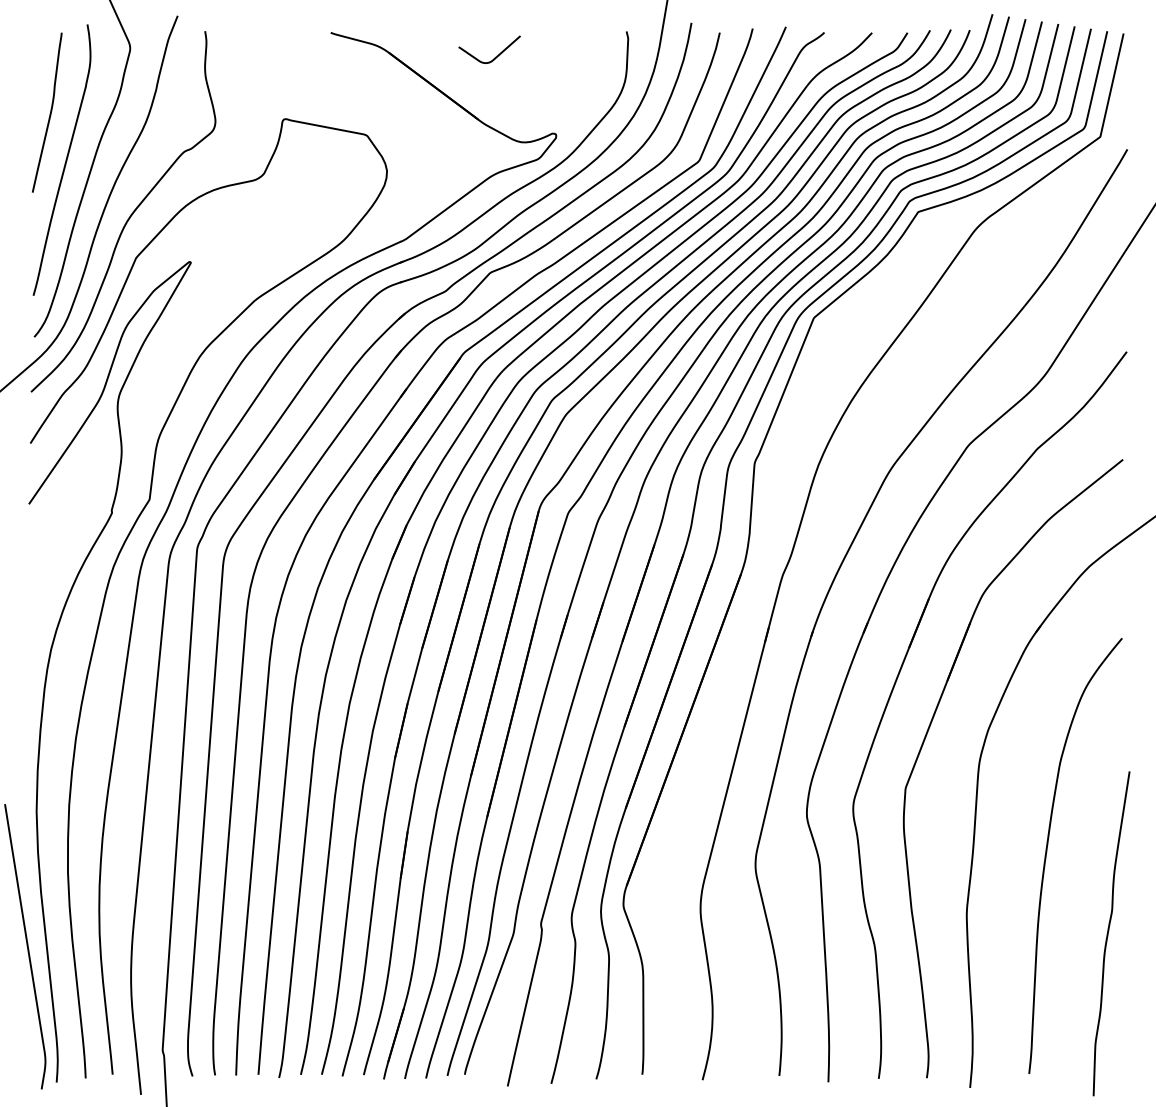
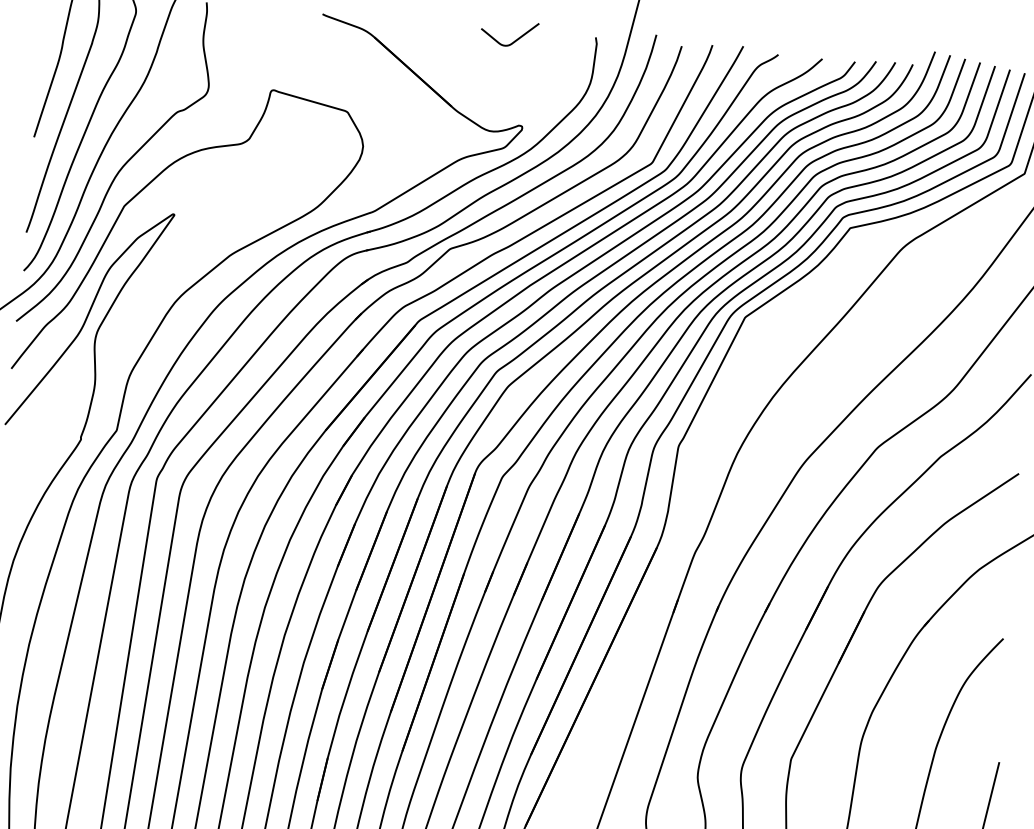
curve: (495, 56) -> (514, 40), moved

